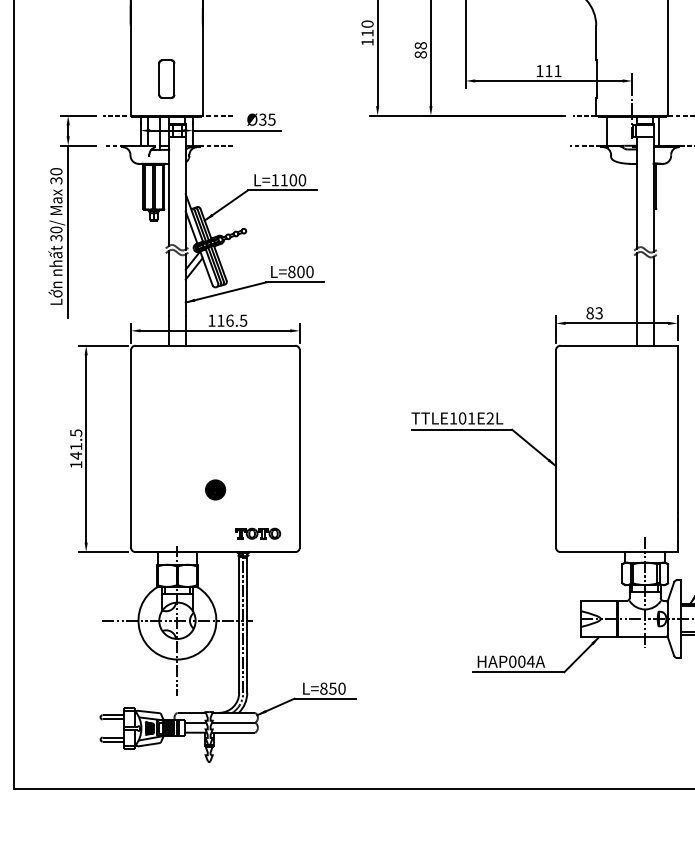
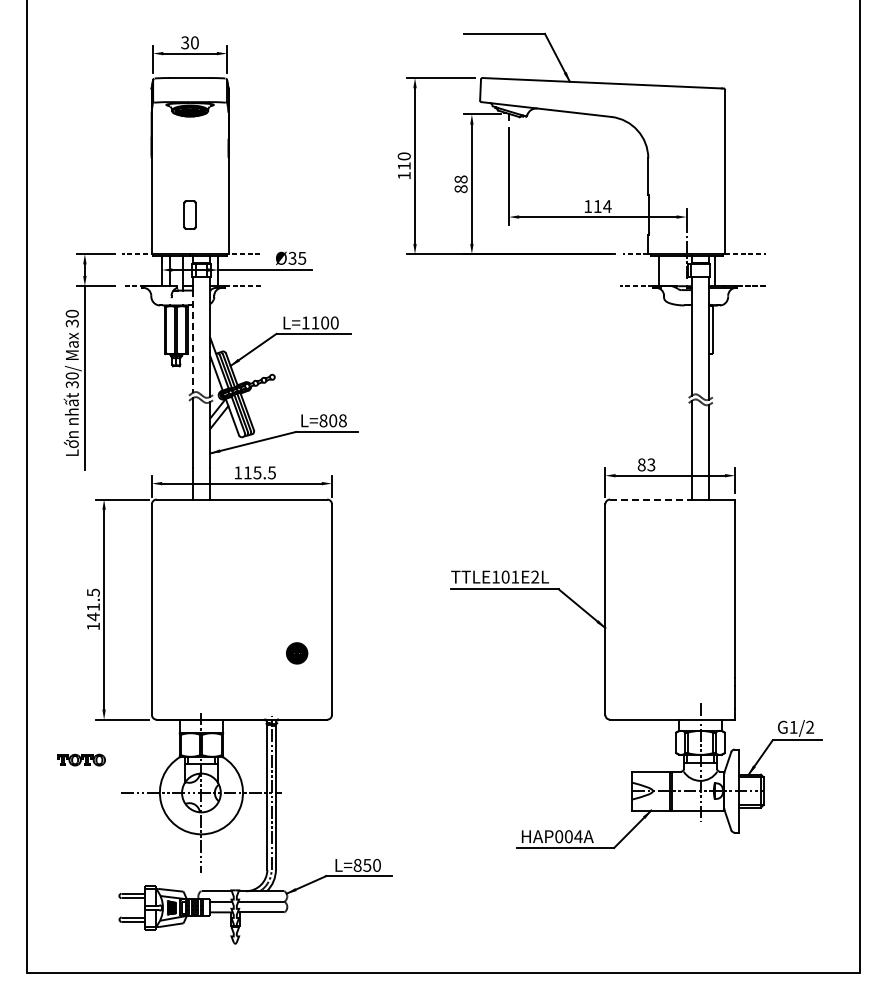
text: (558, 71) -> (607, 206), 111 -> 114
part: (166, 78) -> (189, 214), size x0.7
line: (169, 197) -> (192, 341), solid -> dashed
text: (309, 271) -> (342, 420), L=800 -> L=808
text: (229, 320) -> (257, 472), 116.5 -> 115.5
line: (597, 345) -> (649, 499), solid -> dashed
part: (215, 490) -> (297, 653), moved
part: (258, 533) -> (81, 759), moved

